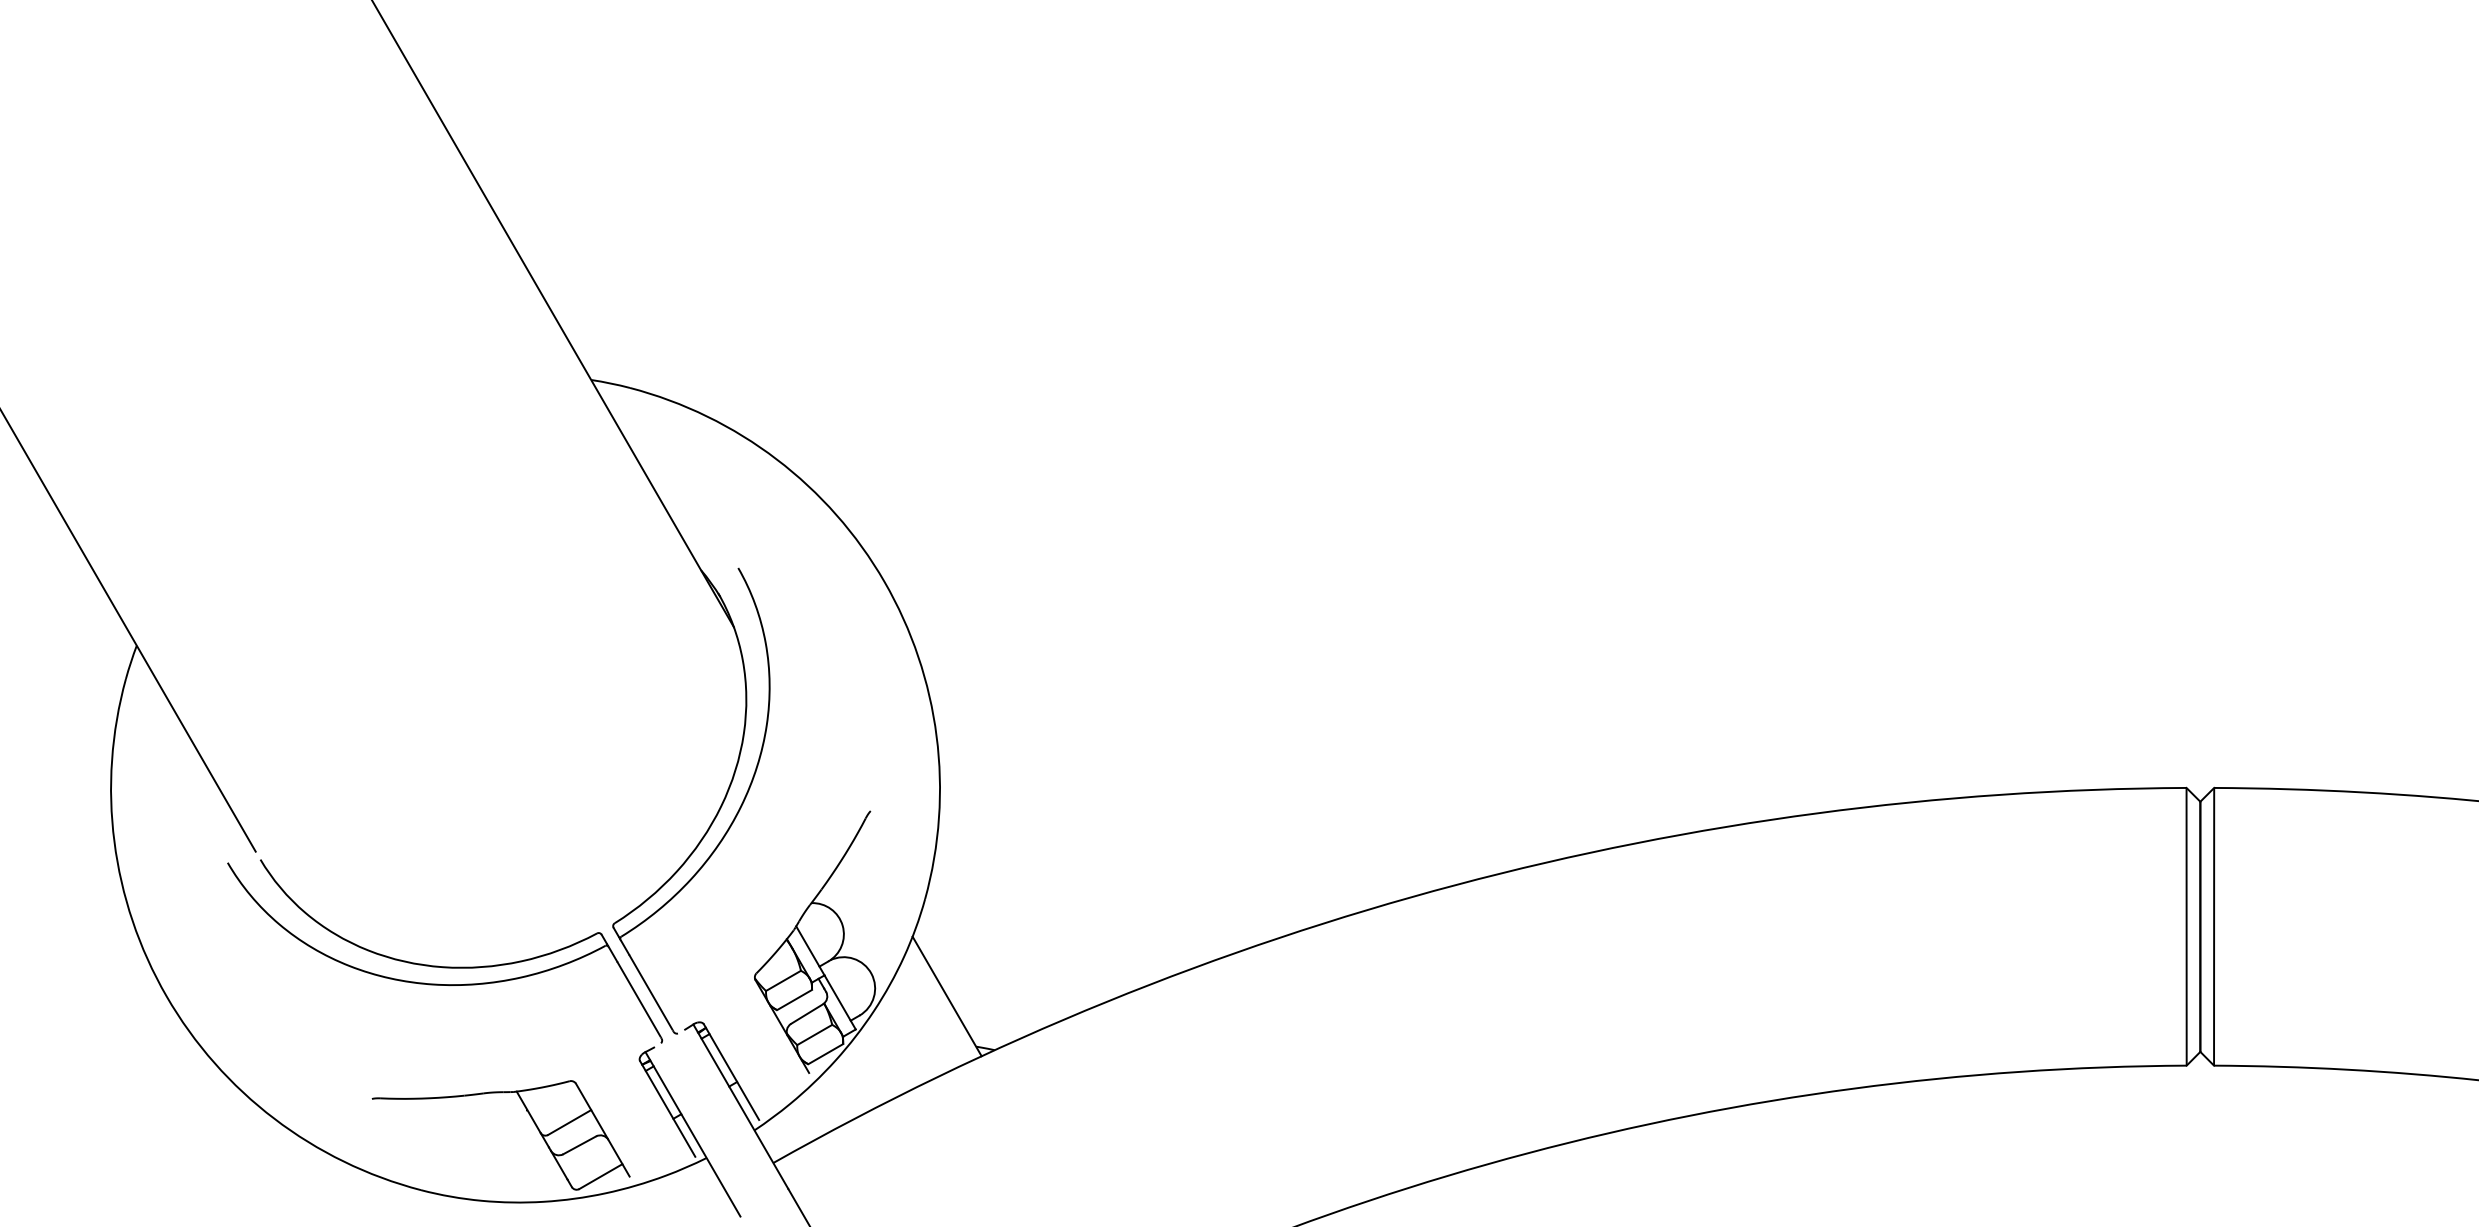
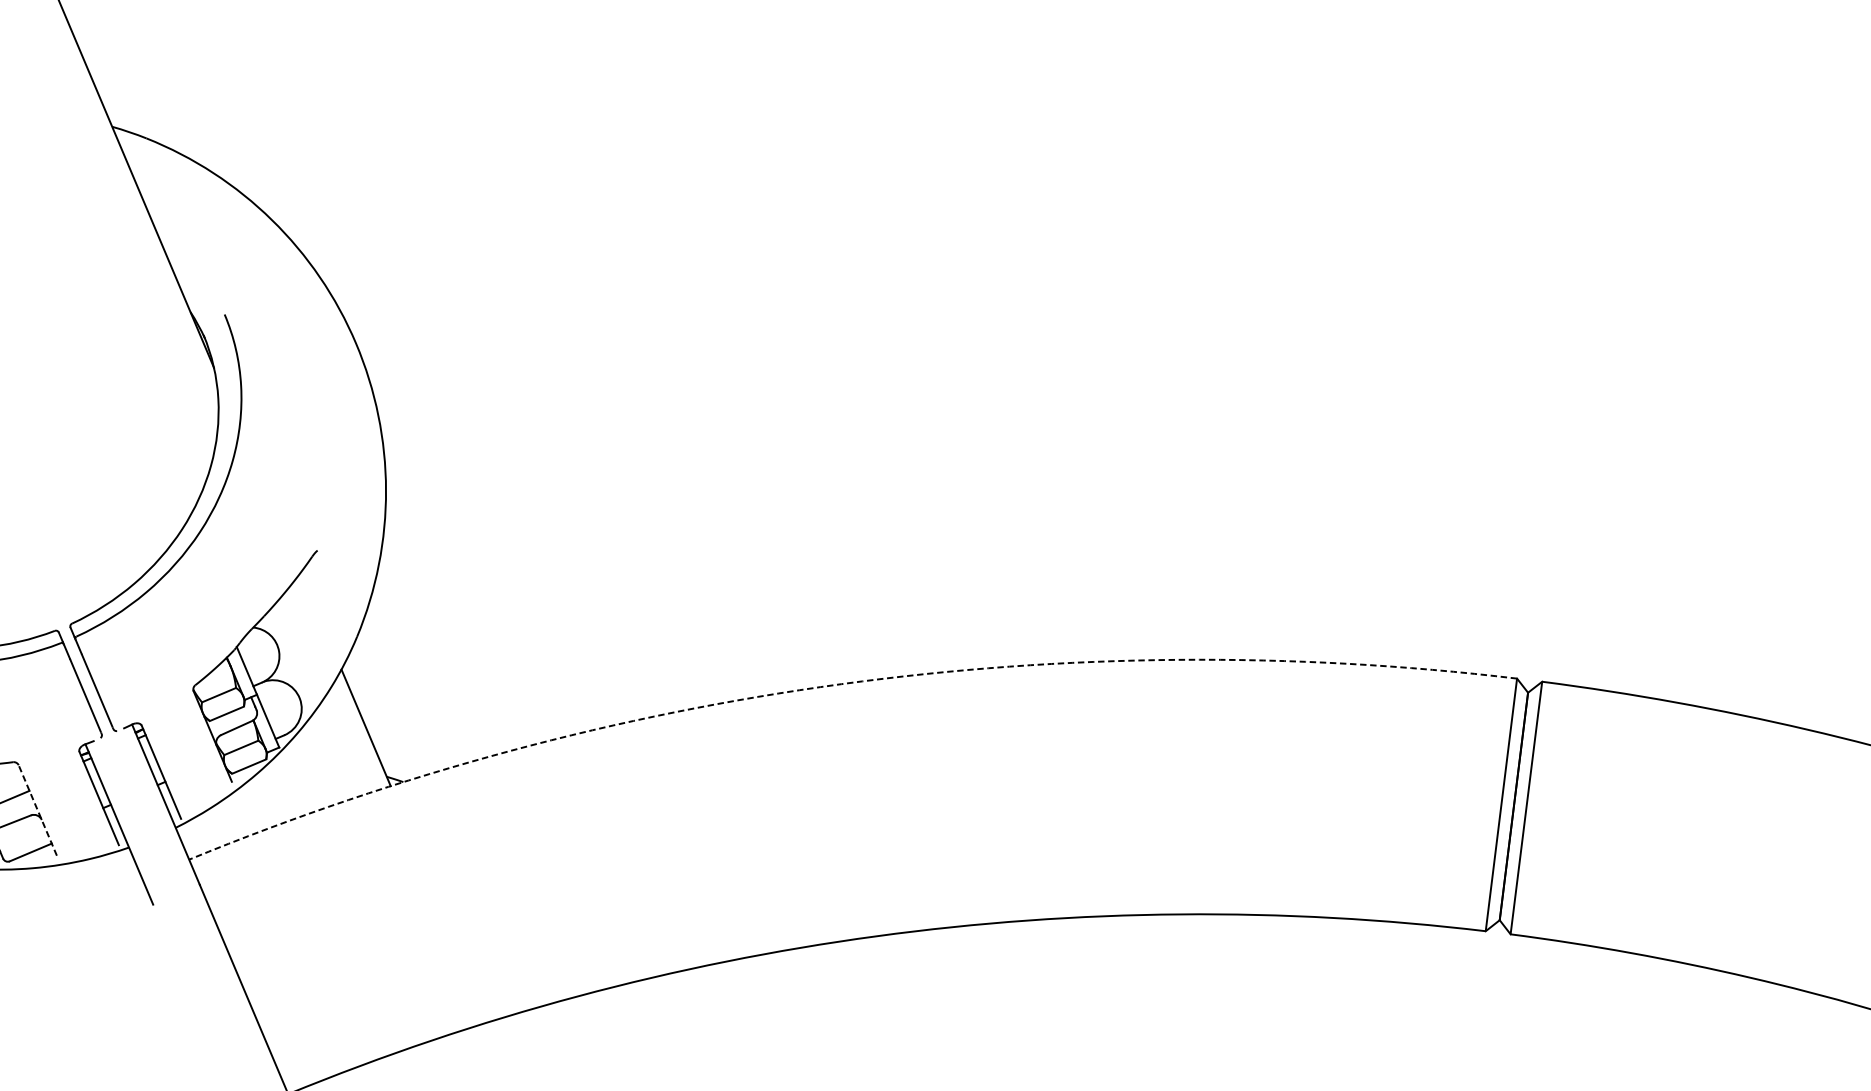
arc: (1455, 885) -> (841, 684), solid -> dashed
line: (602, 1130) -> (37, 810), solid -> dashed

